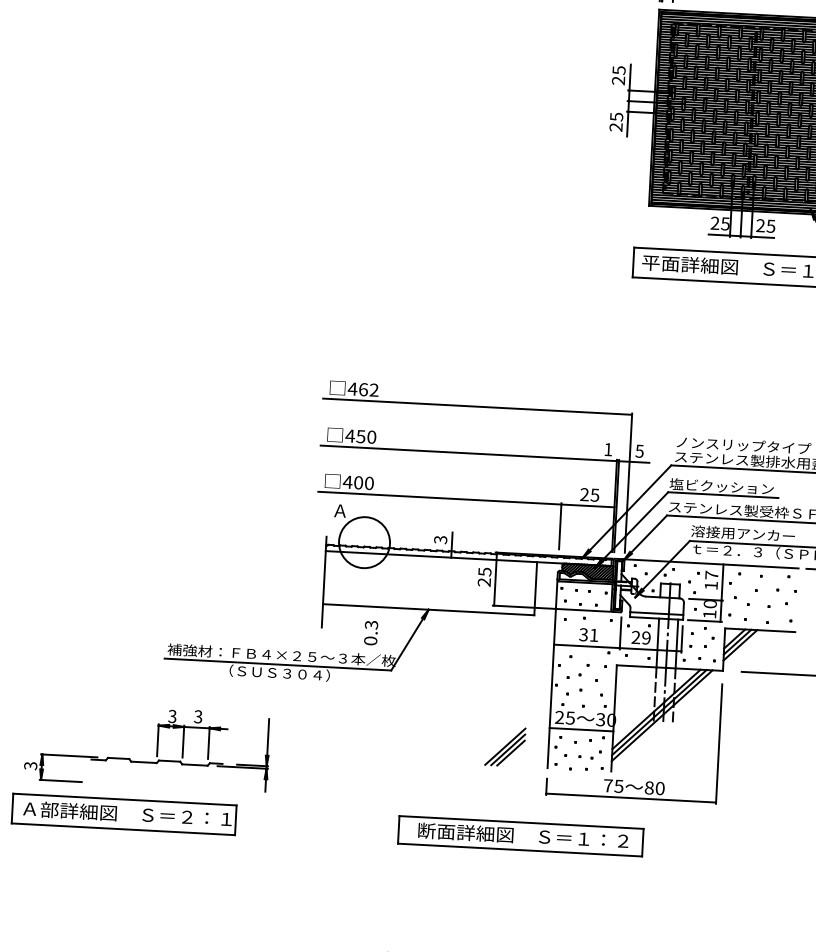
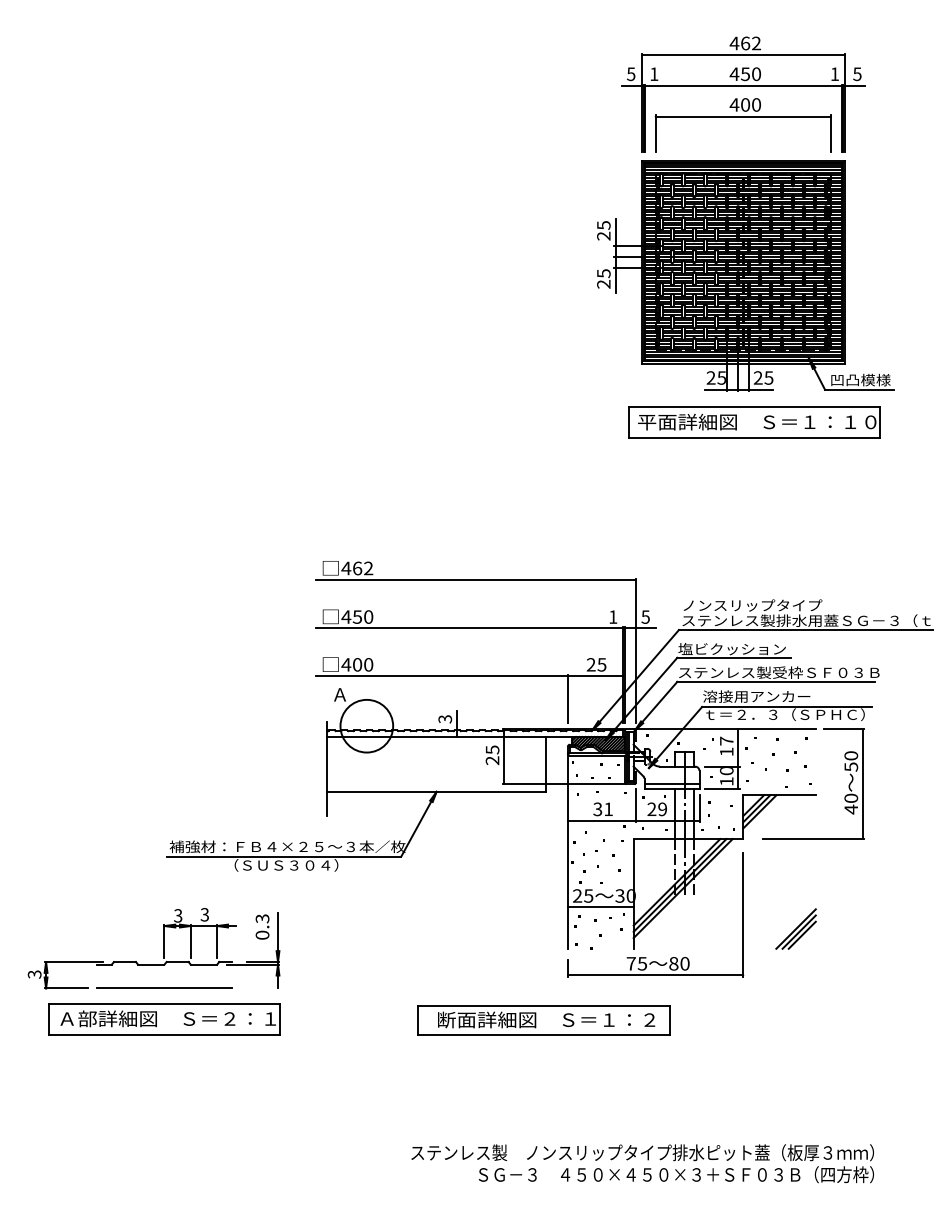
text: (371, 632) -> (262, 926), moved
part: (504, 746) -> (795, 928), moved
line: (155, 786) -> (164, 988), added
part: (124, 814) -> (164, 1019), moved

